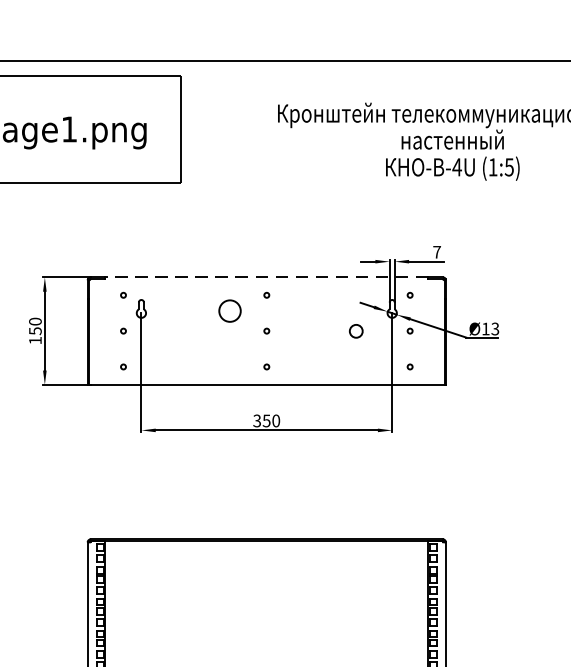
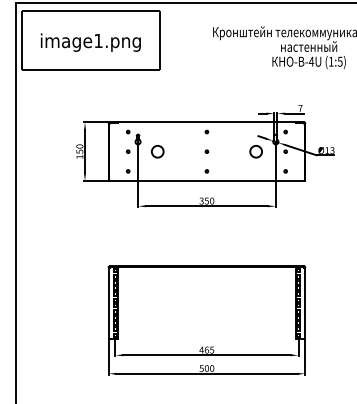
line: (265, 277) -> (206, 122), dashed -> solid
circle: (229, 310) -> (157, 151), moved
circle: (355, 330) -> (255, 151), size x1.67

